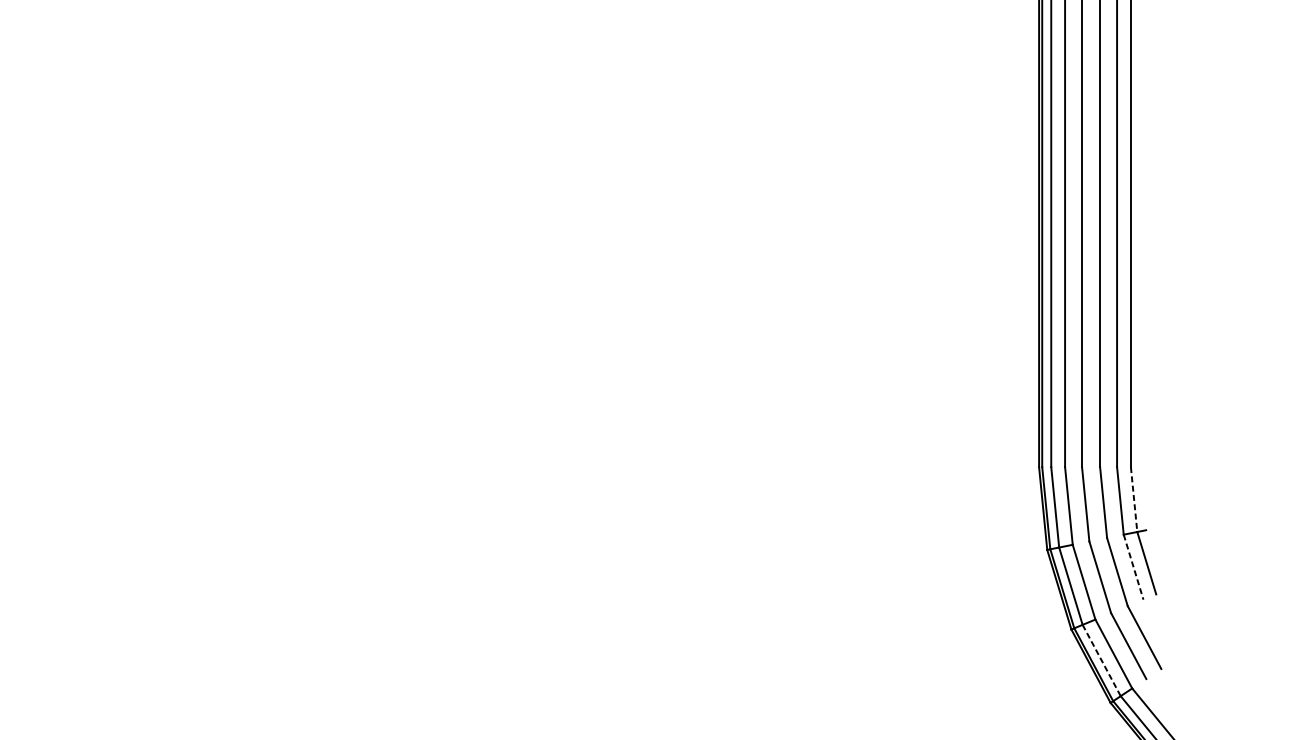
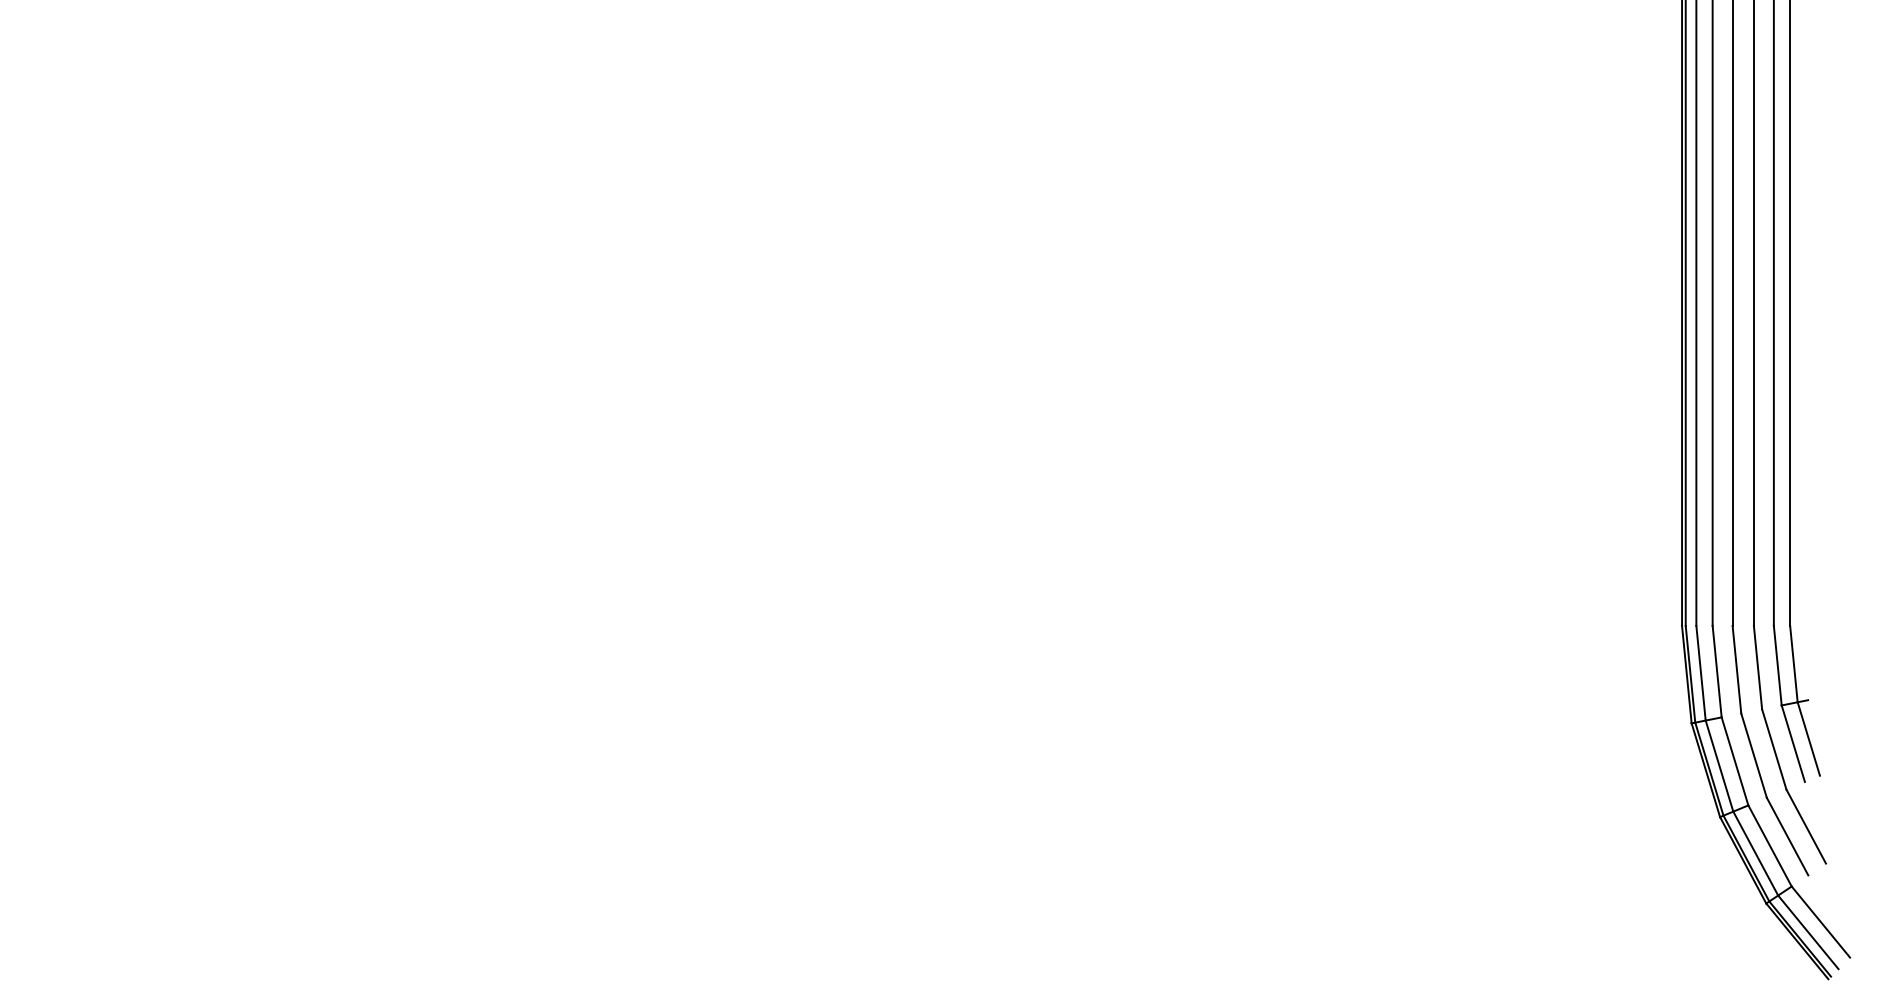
line: (1133, 499) -> (1793, 664), dashed -> solid
line: (1133, 567) -> (1793, 743), dashed -> solid
line: (1101, 660) -> (1755, 853), dashed -> solid

